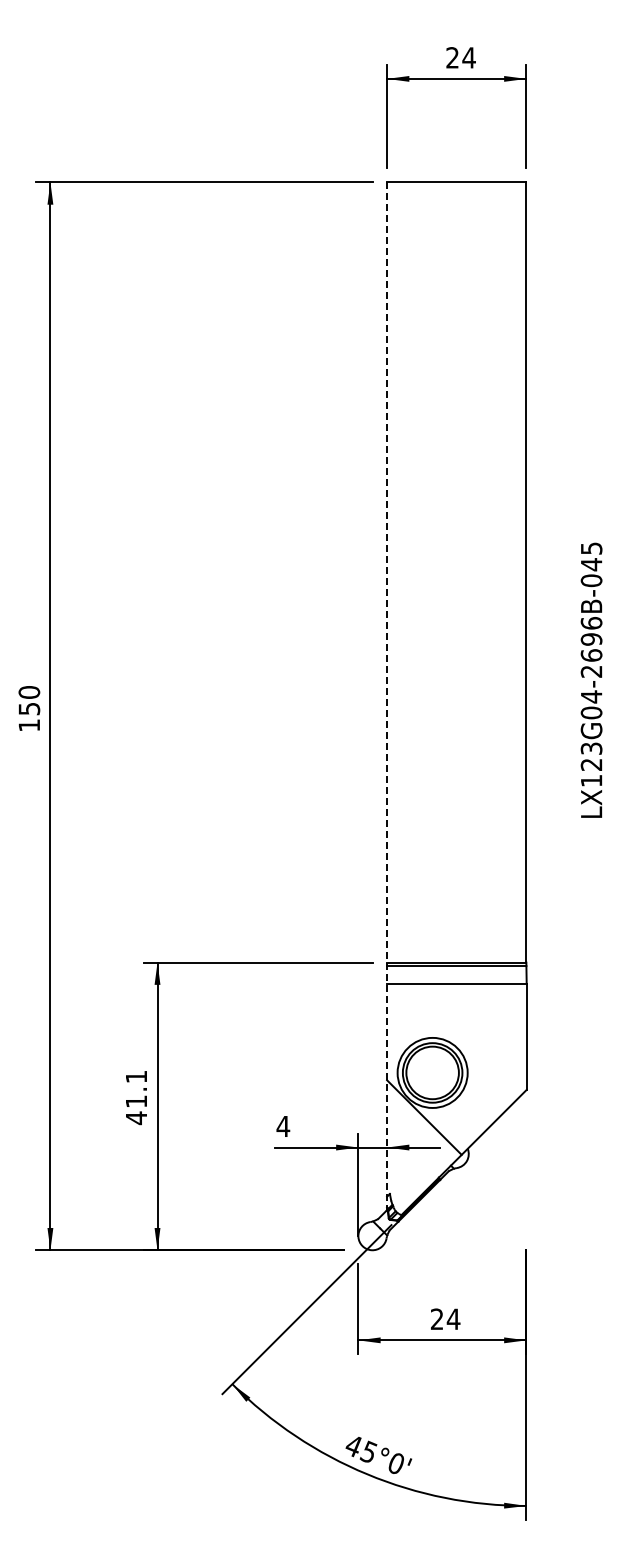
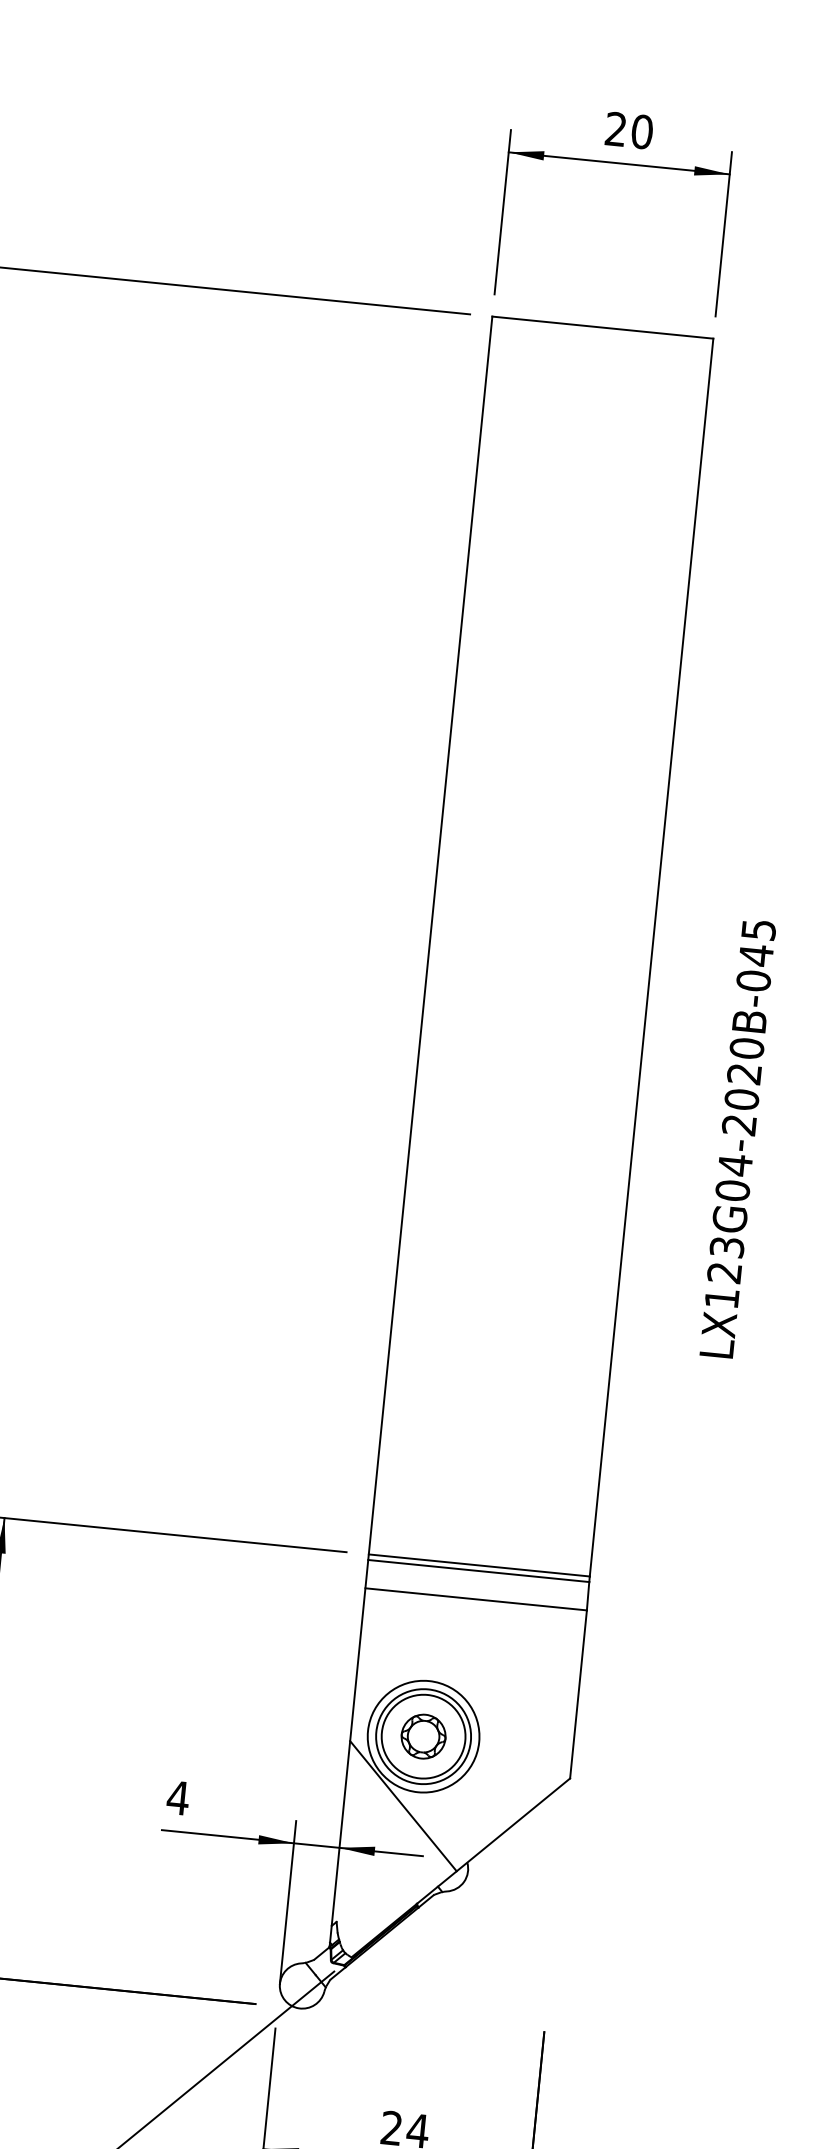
text: (468, 57) -> (641, 131), 24 -> 20
text: (591, 639) -> (744, 1074), LX123G04-2696B-045 -> LX123G04-2020B-045
line: (387, 696) -> (411, 1132), dashed -> solid
part: (432, 1072) -> (423, 1735), added

